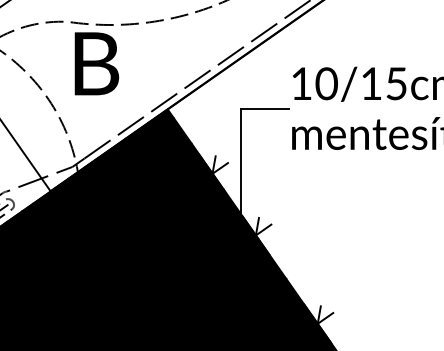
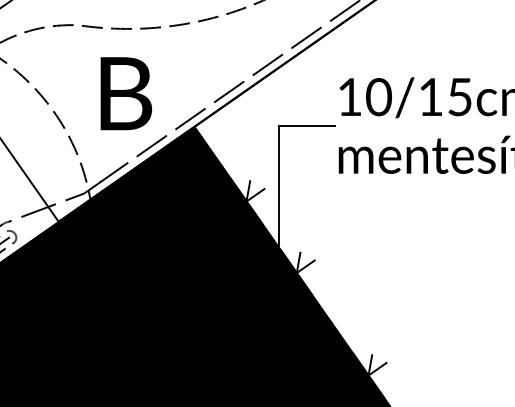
text: (96, 63) -> (125, 93), moved

